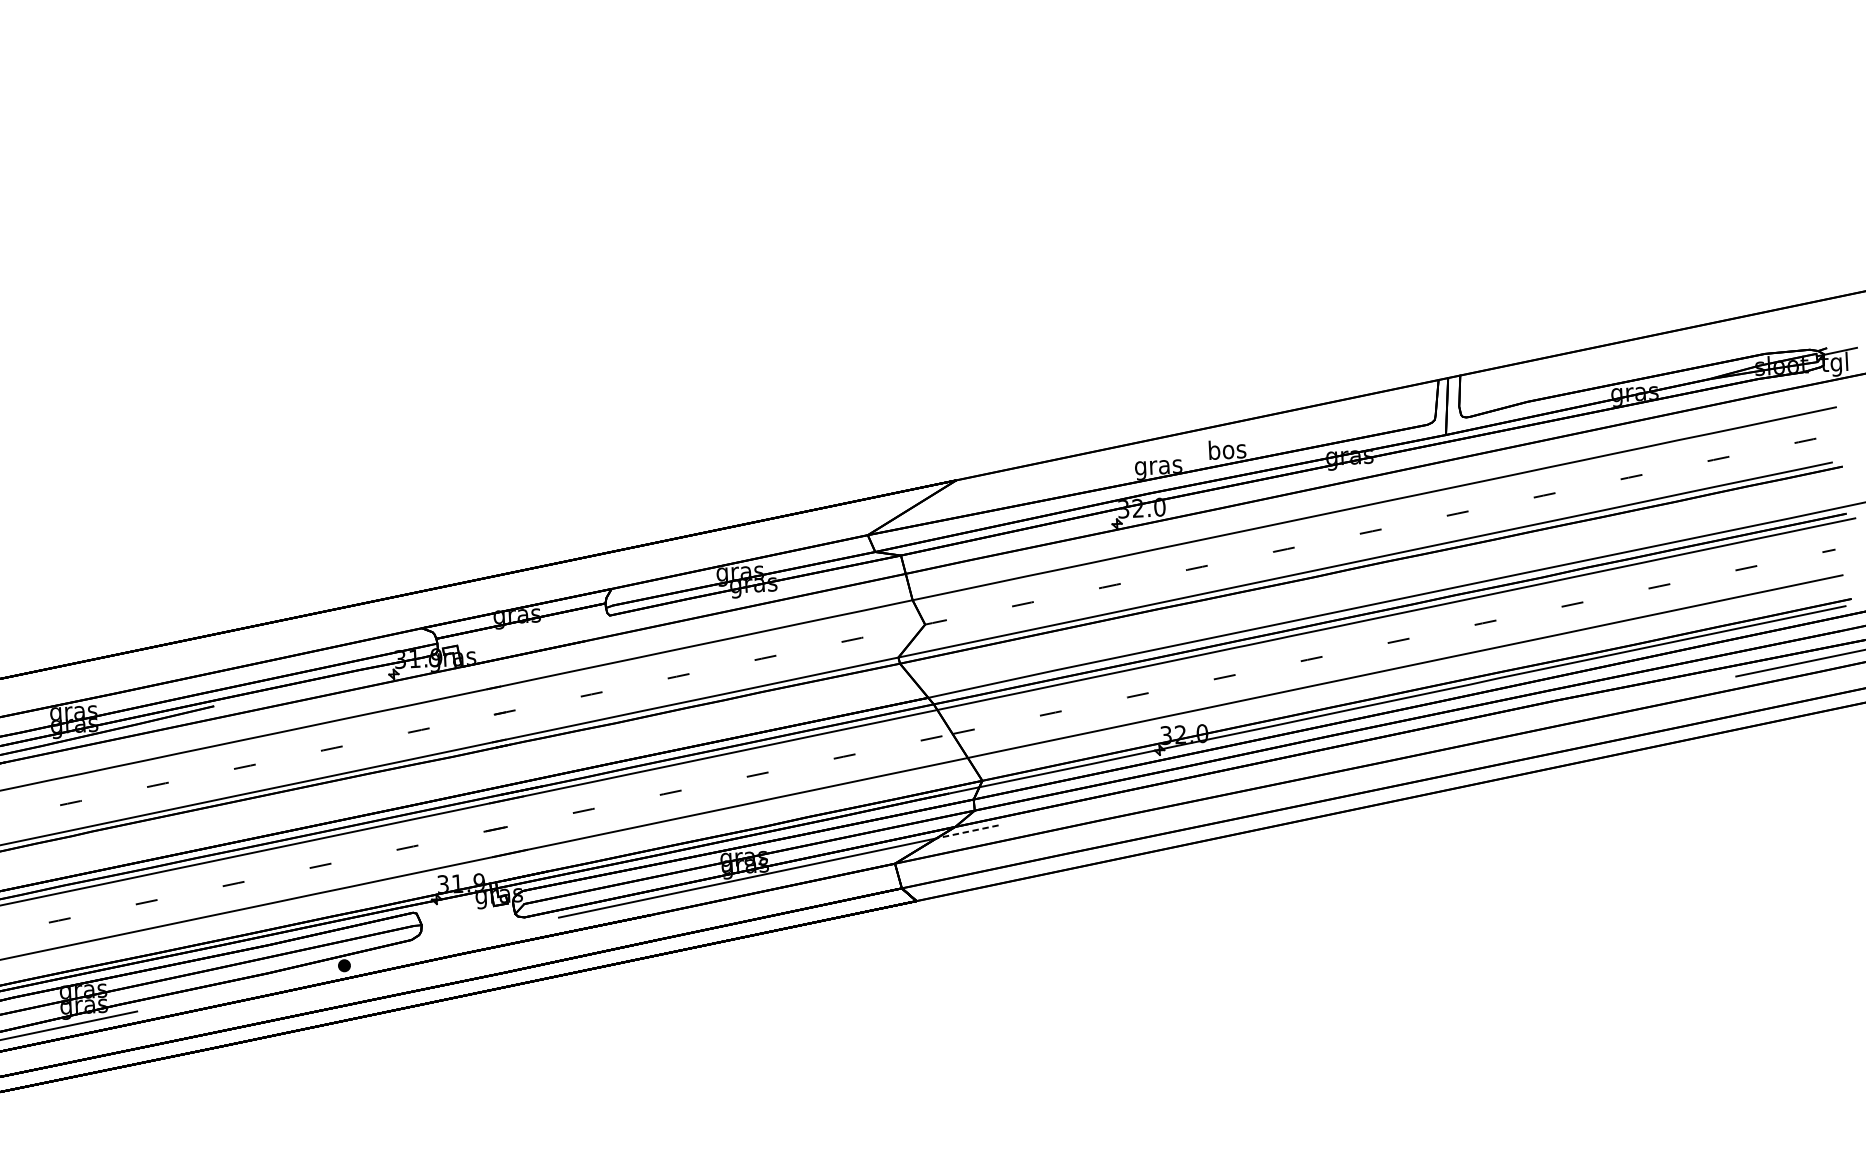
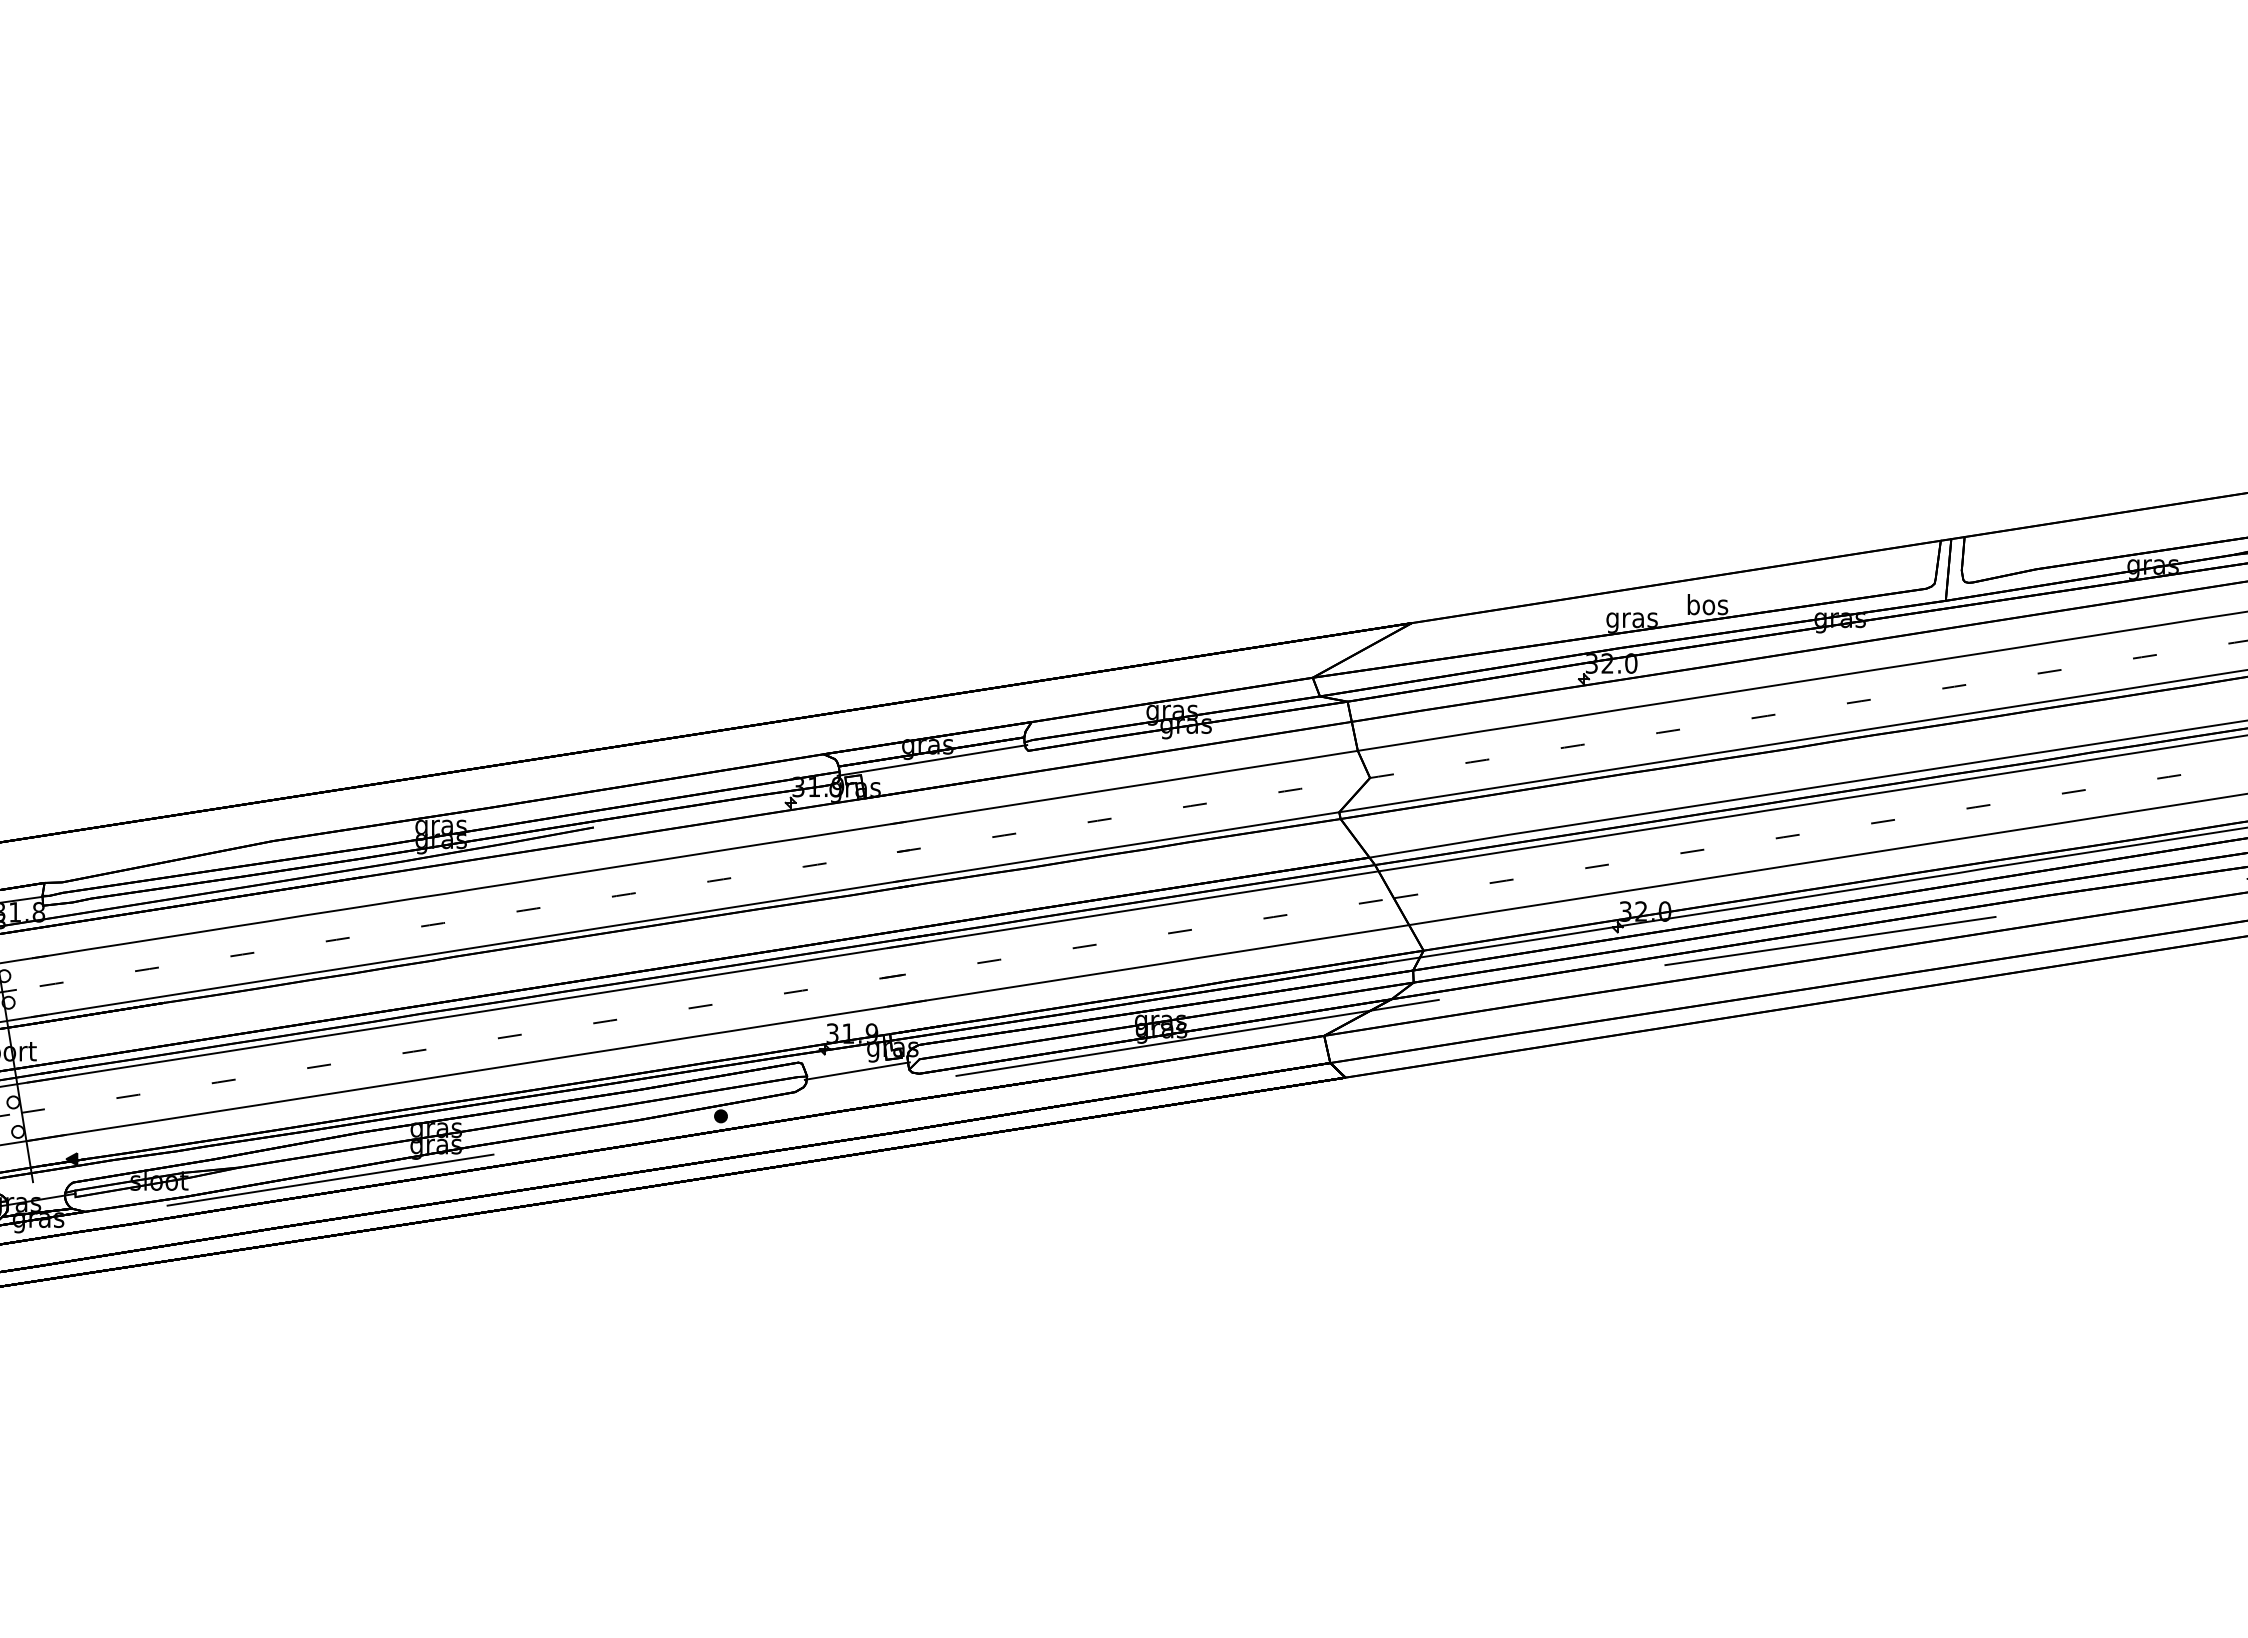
line: (522, 628) -> (932, 760), added
line: (1355, 752) -> (1830, 940), added
line: (967, 832) -> (1404, 1005), dashed -> solid
line: (466, 917) -> (856, 1070), added

